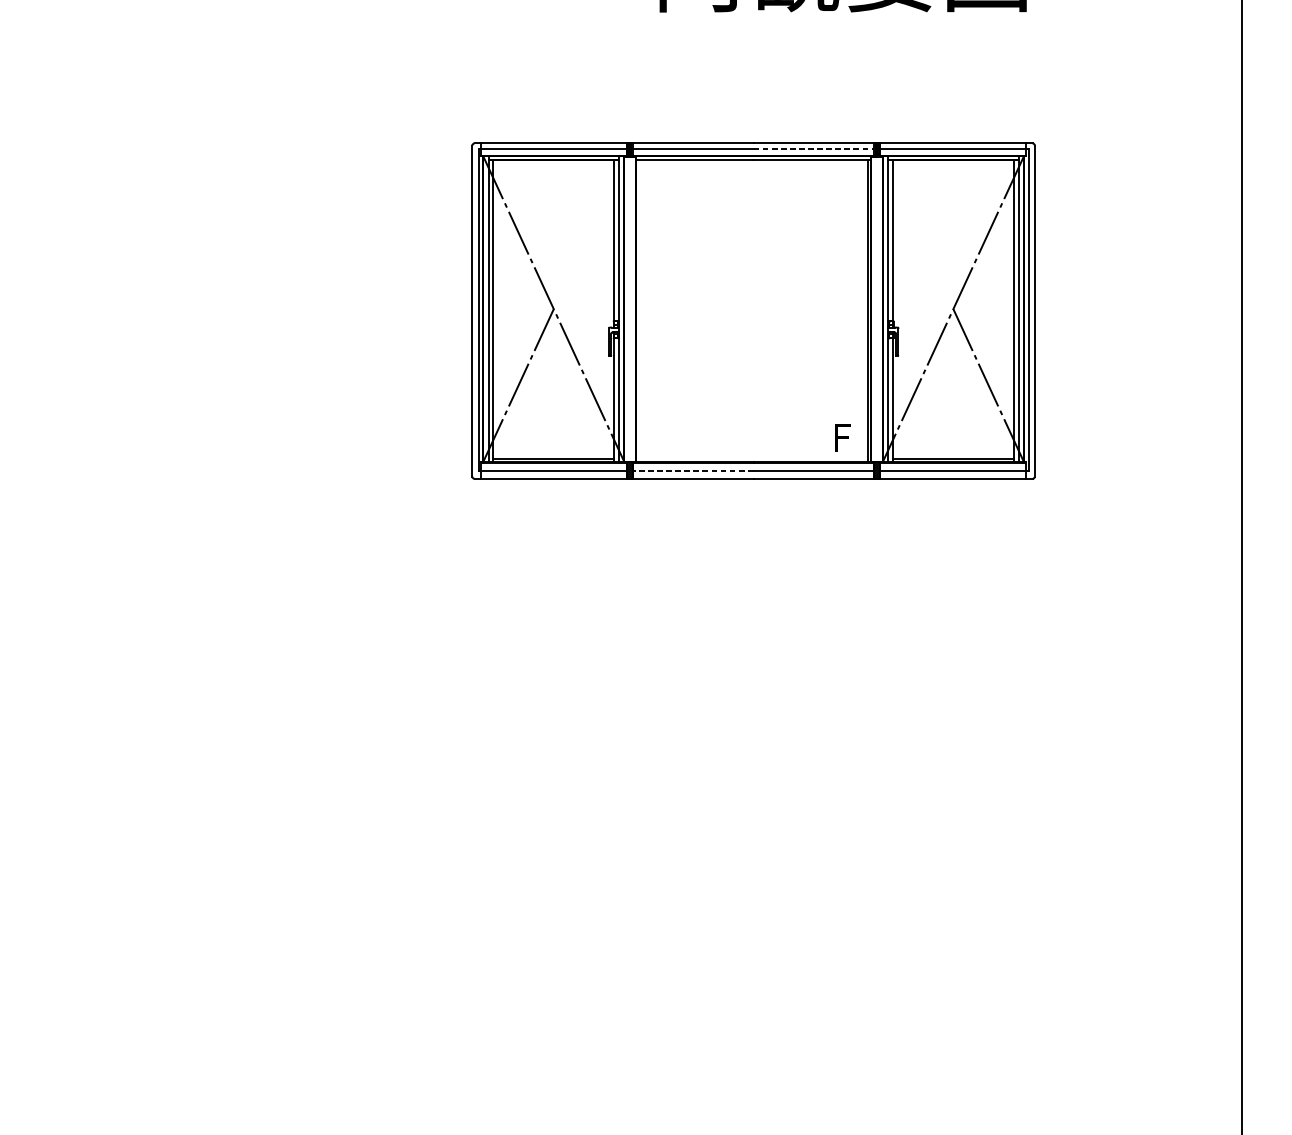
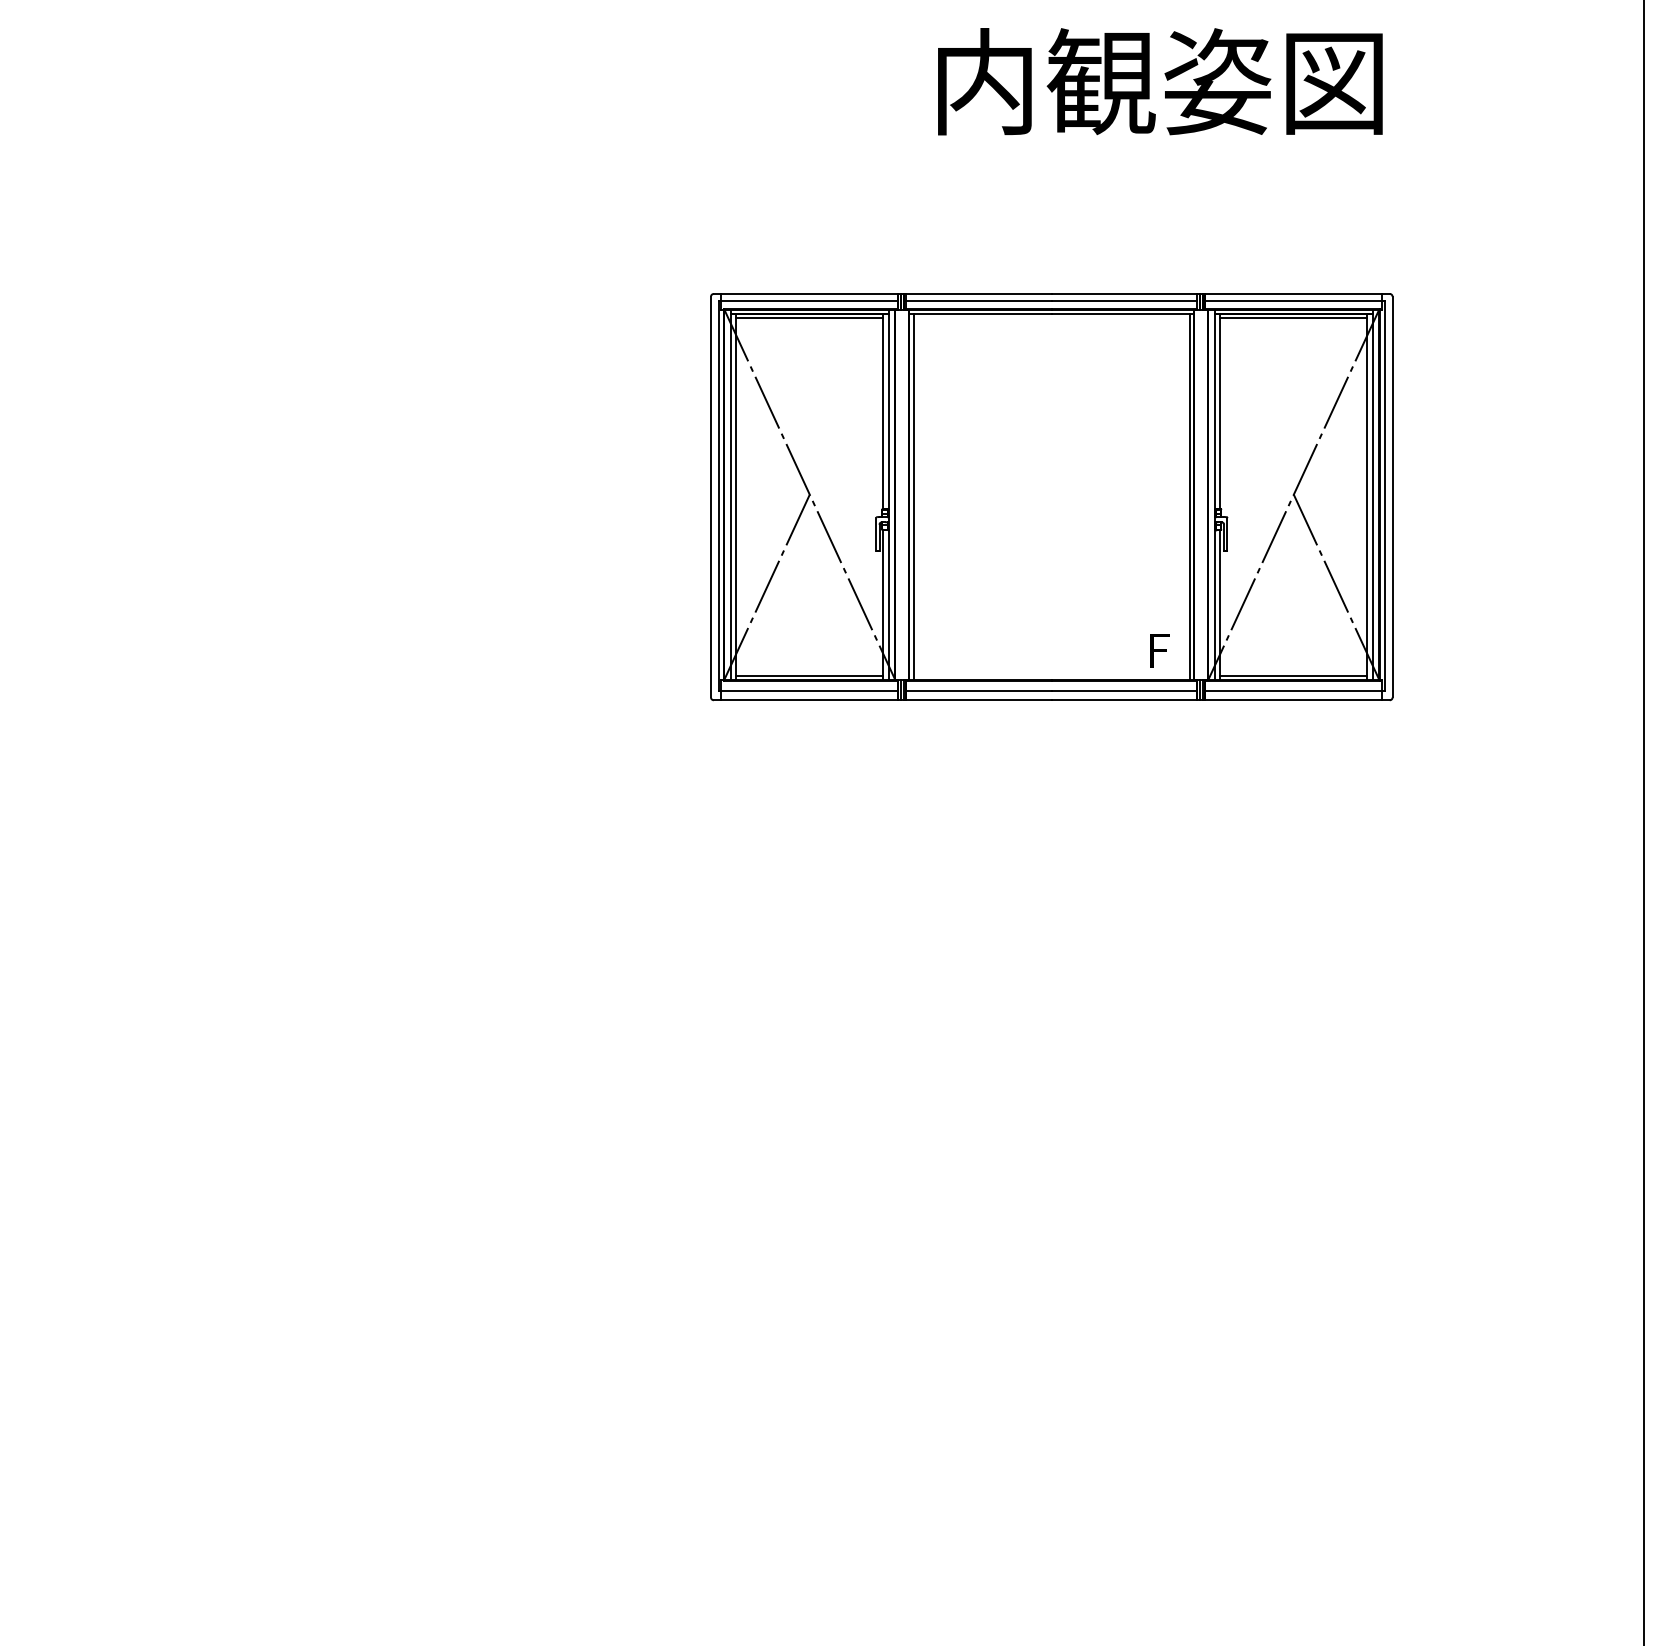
line: (813, 149) -> (1124, 301), dashed -> solid
line: (553, 163) -> (809, 318), added
line: (953, 163) -> (1293, 318), added
line: (639, 310) -> (913, 496), added
line: (693, 471) -> (979, 691), dashed -> solid

